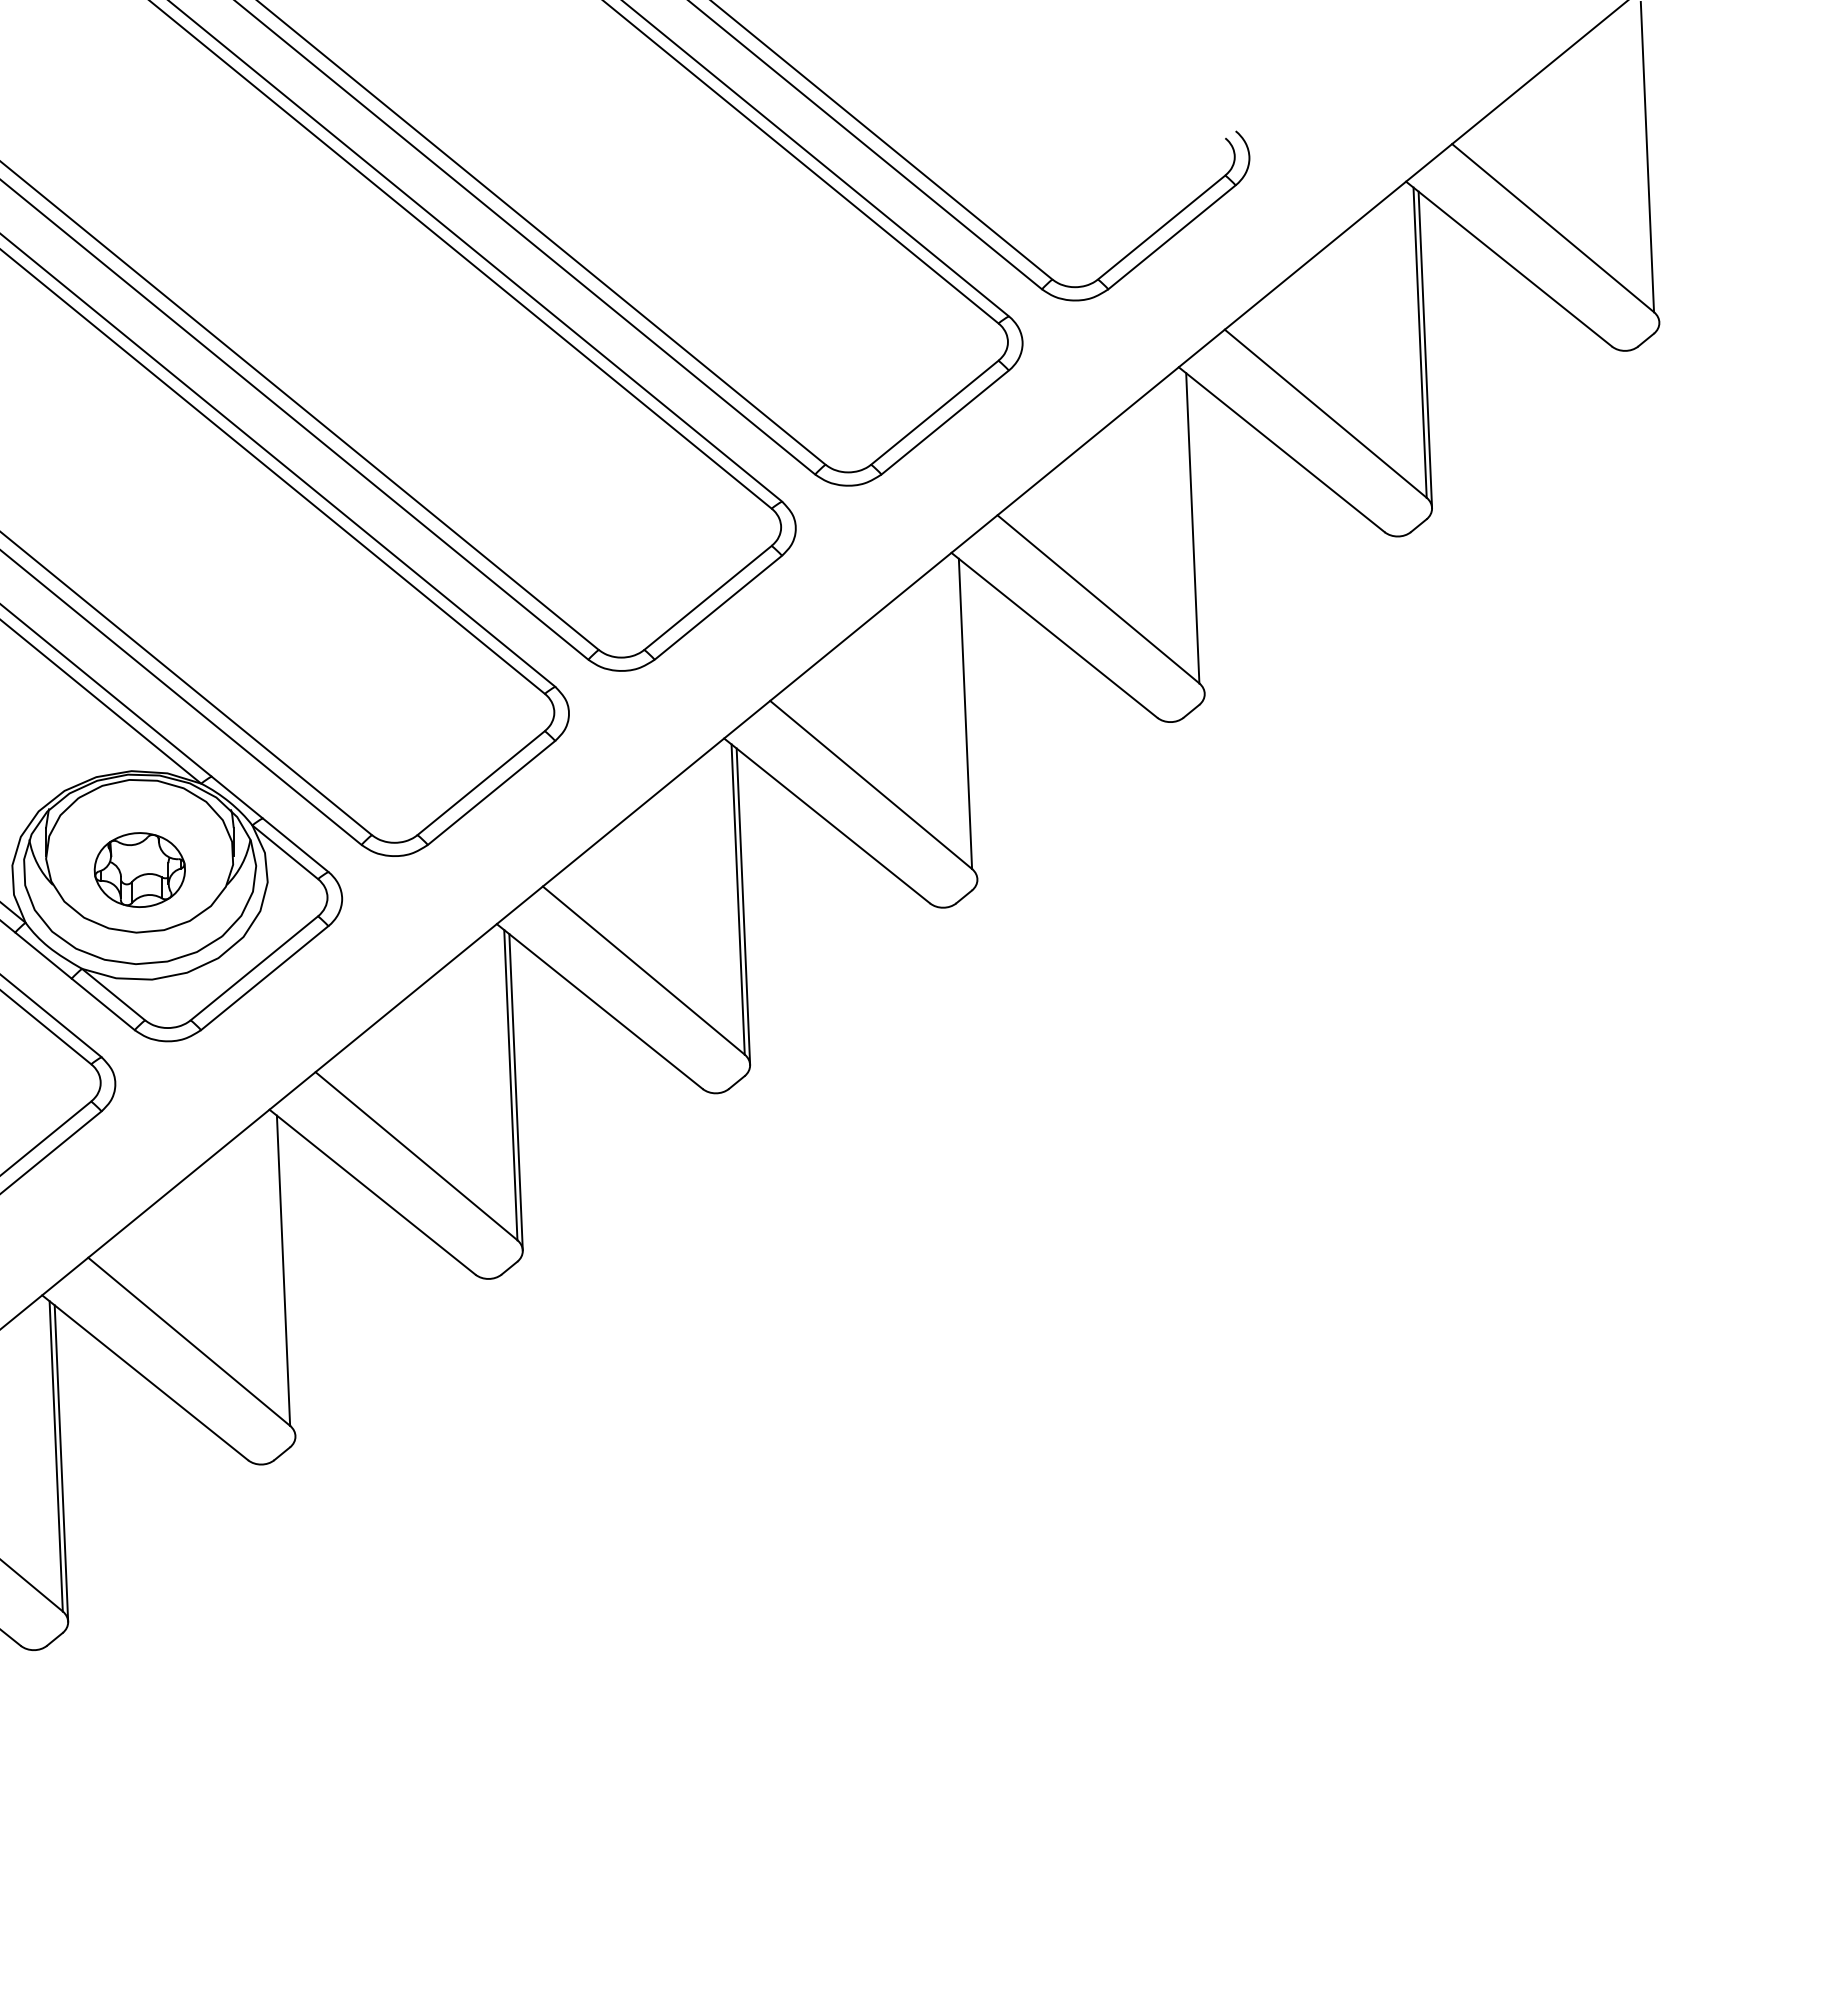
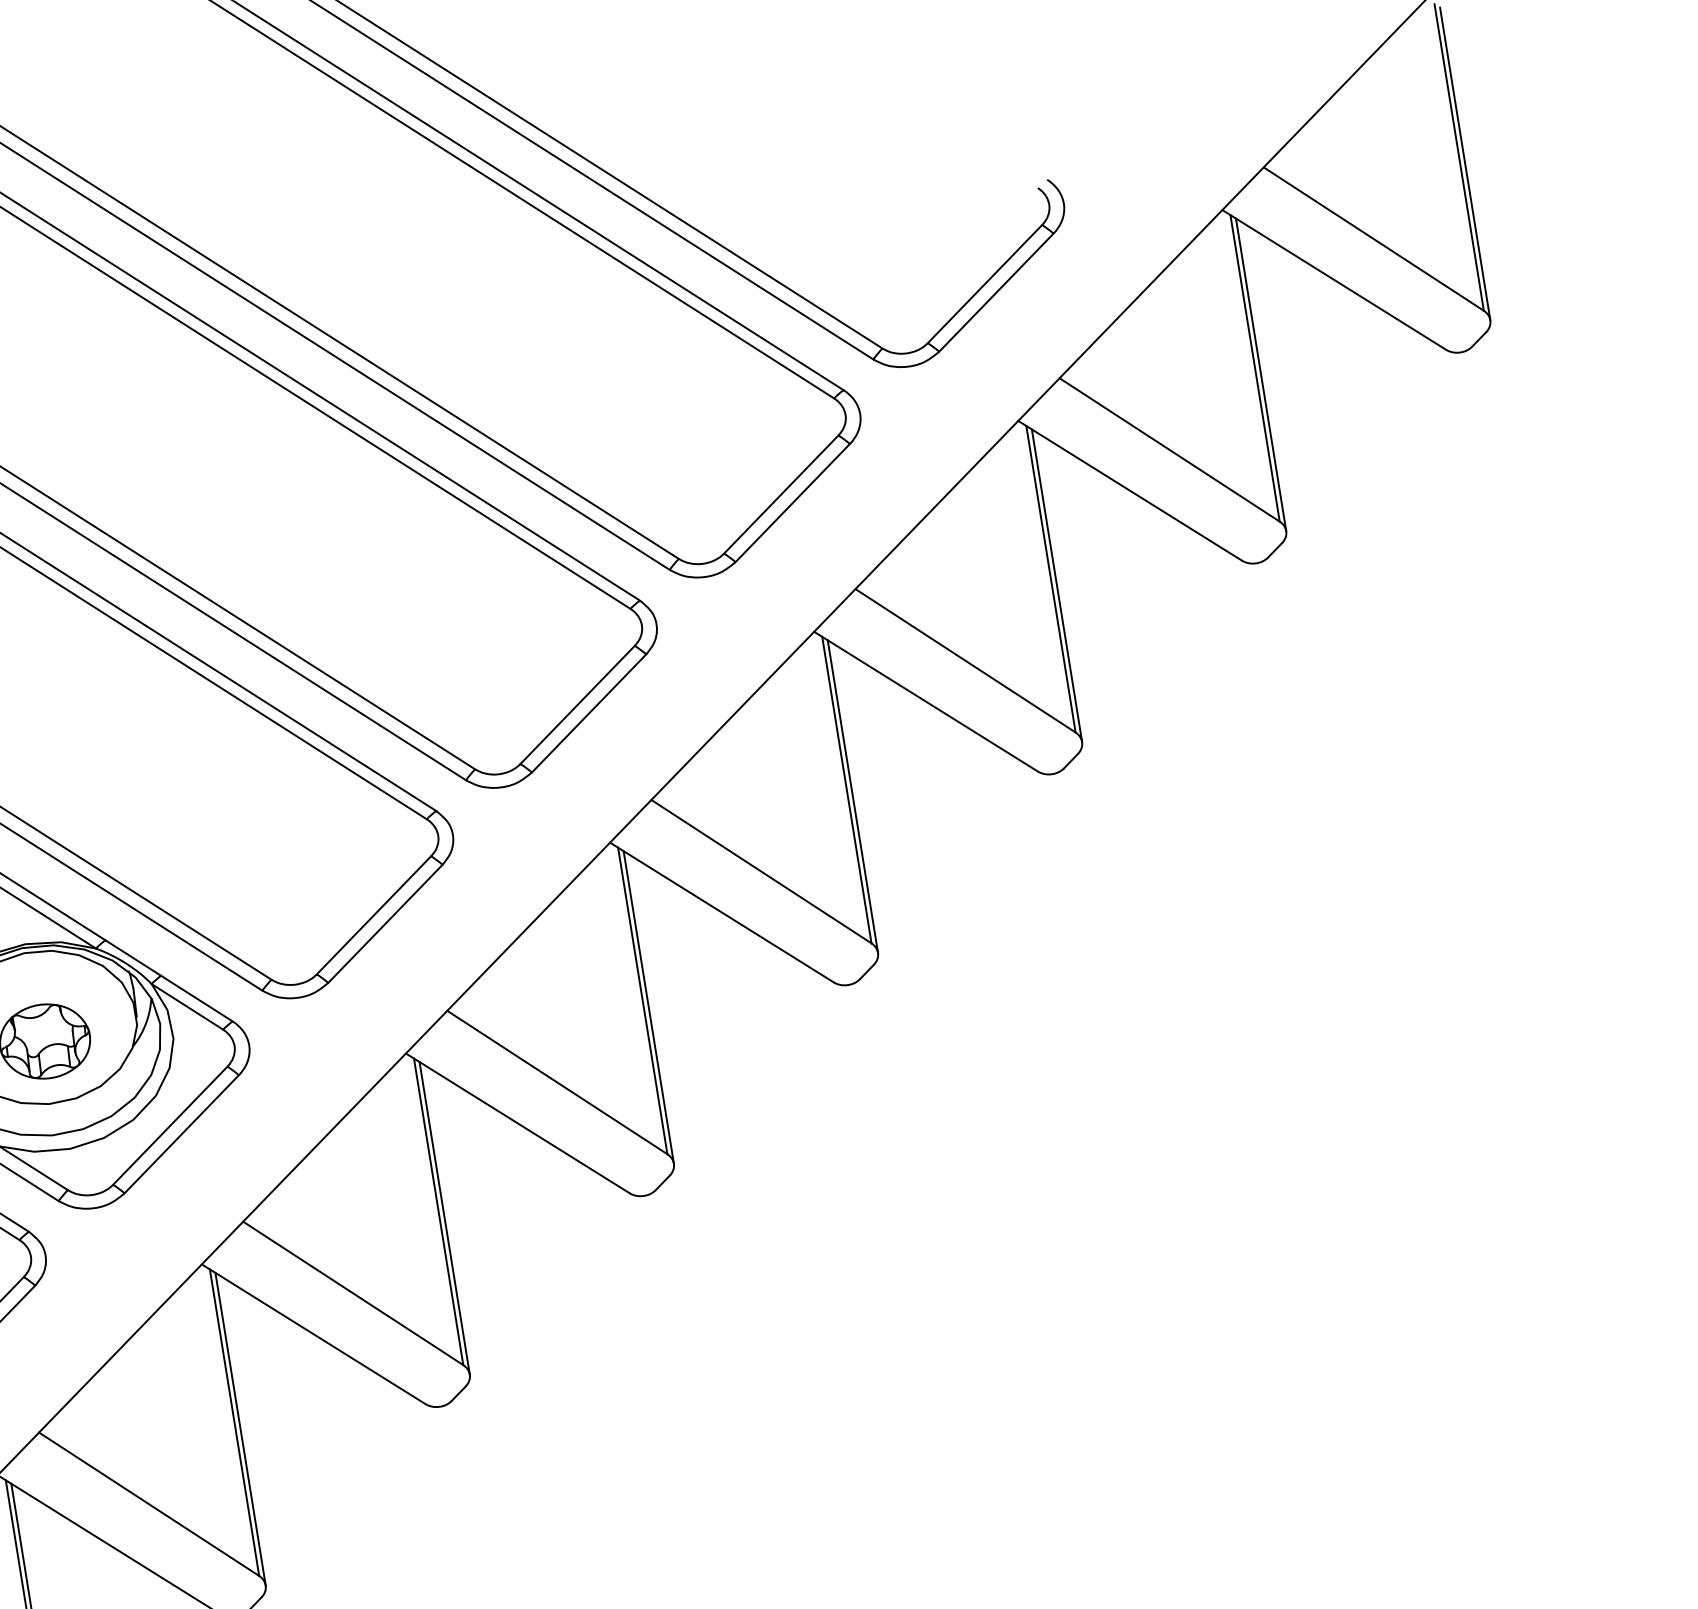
line: (1652, 164) -> (1465, 164), added
line: (1197, 535) -> (1056, 585), added
line: (970, 720) -> (852, 796), added
line: (288, 1277) -> (240, 1428), added

